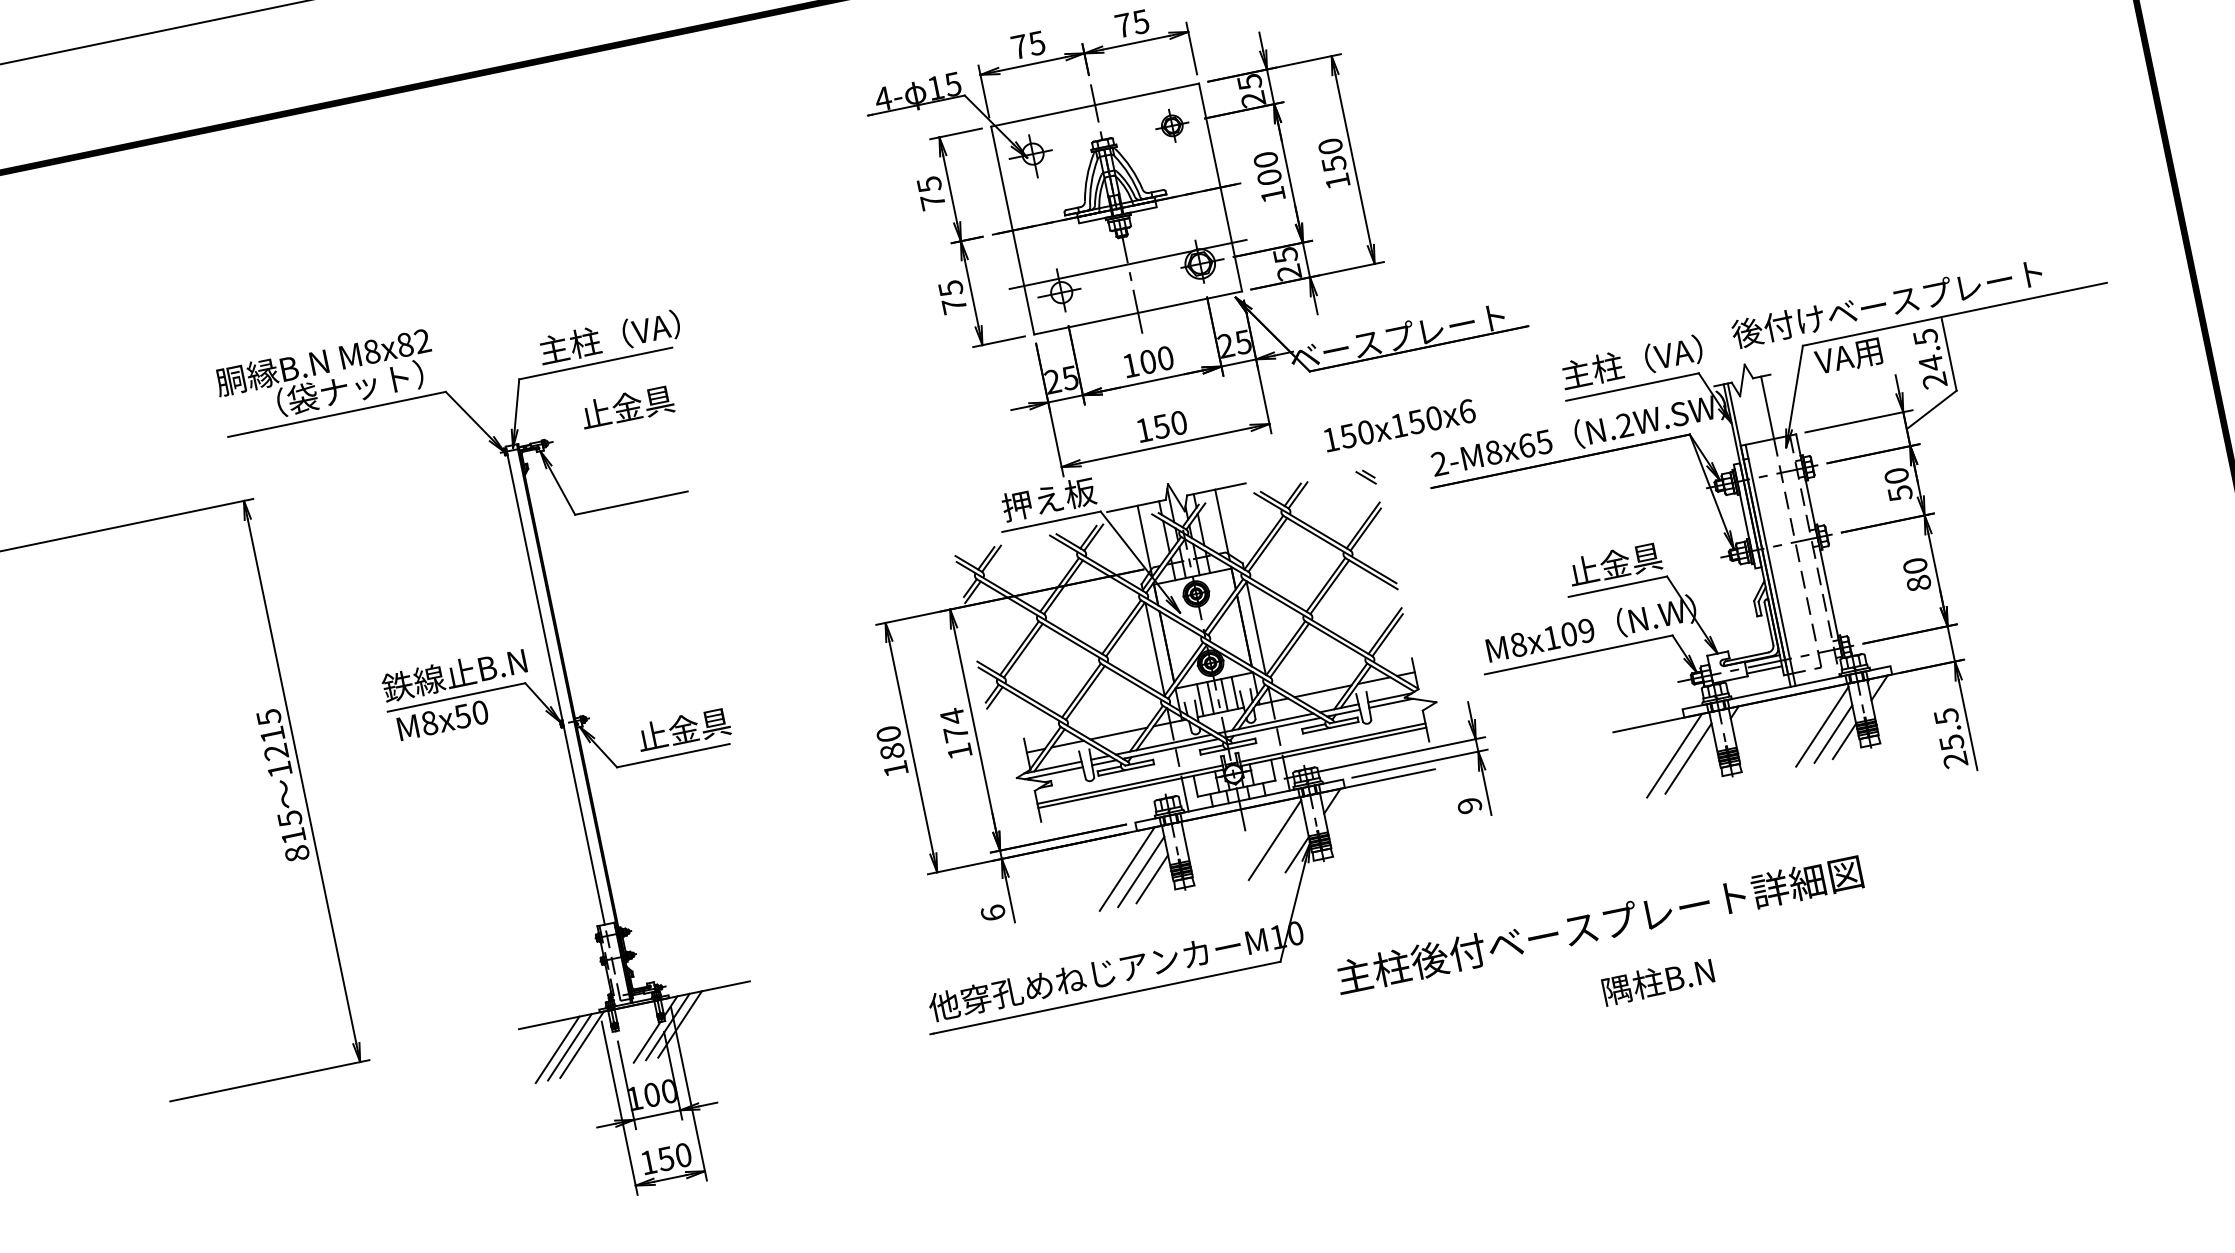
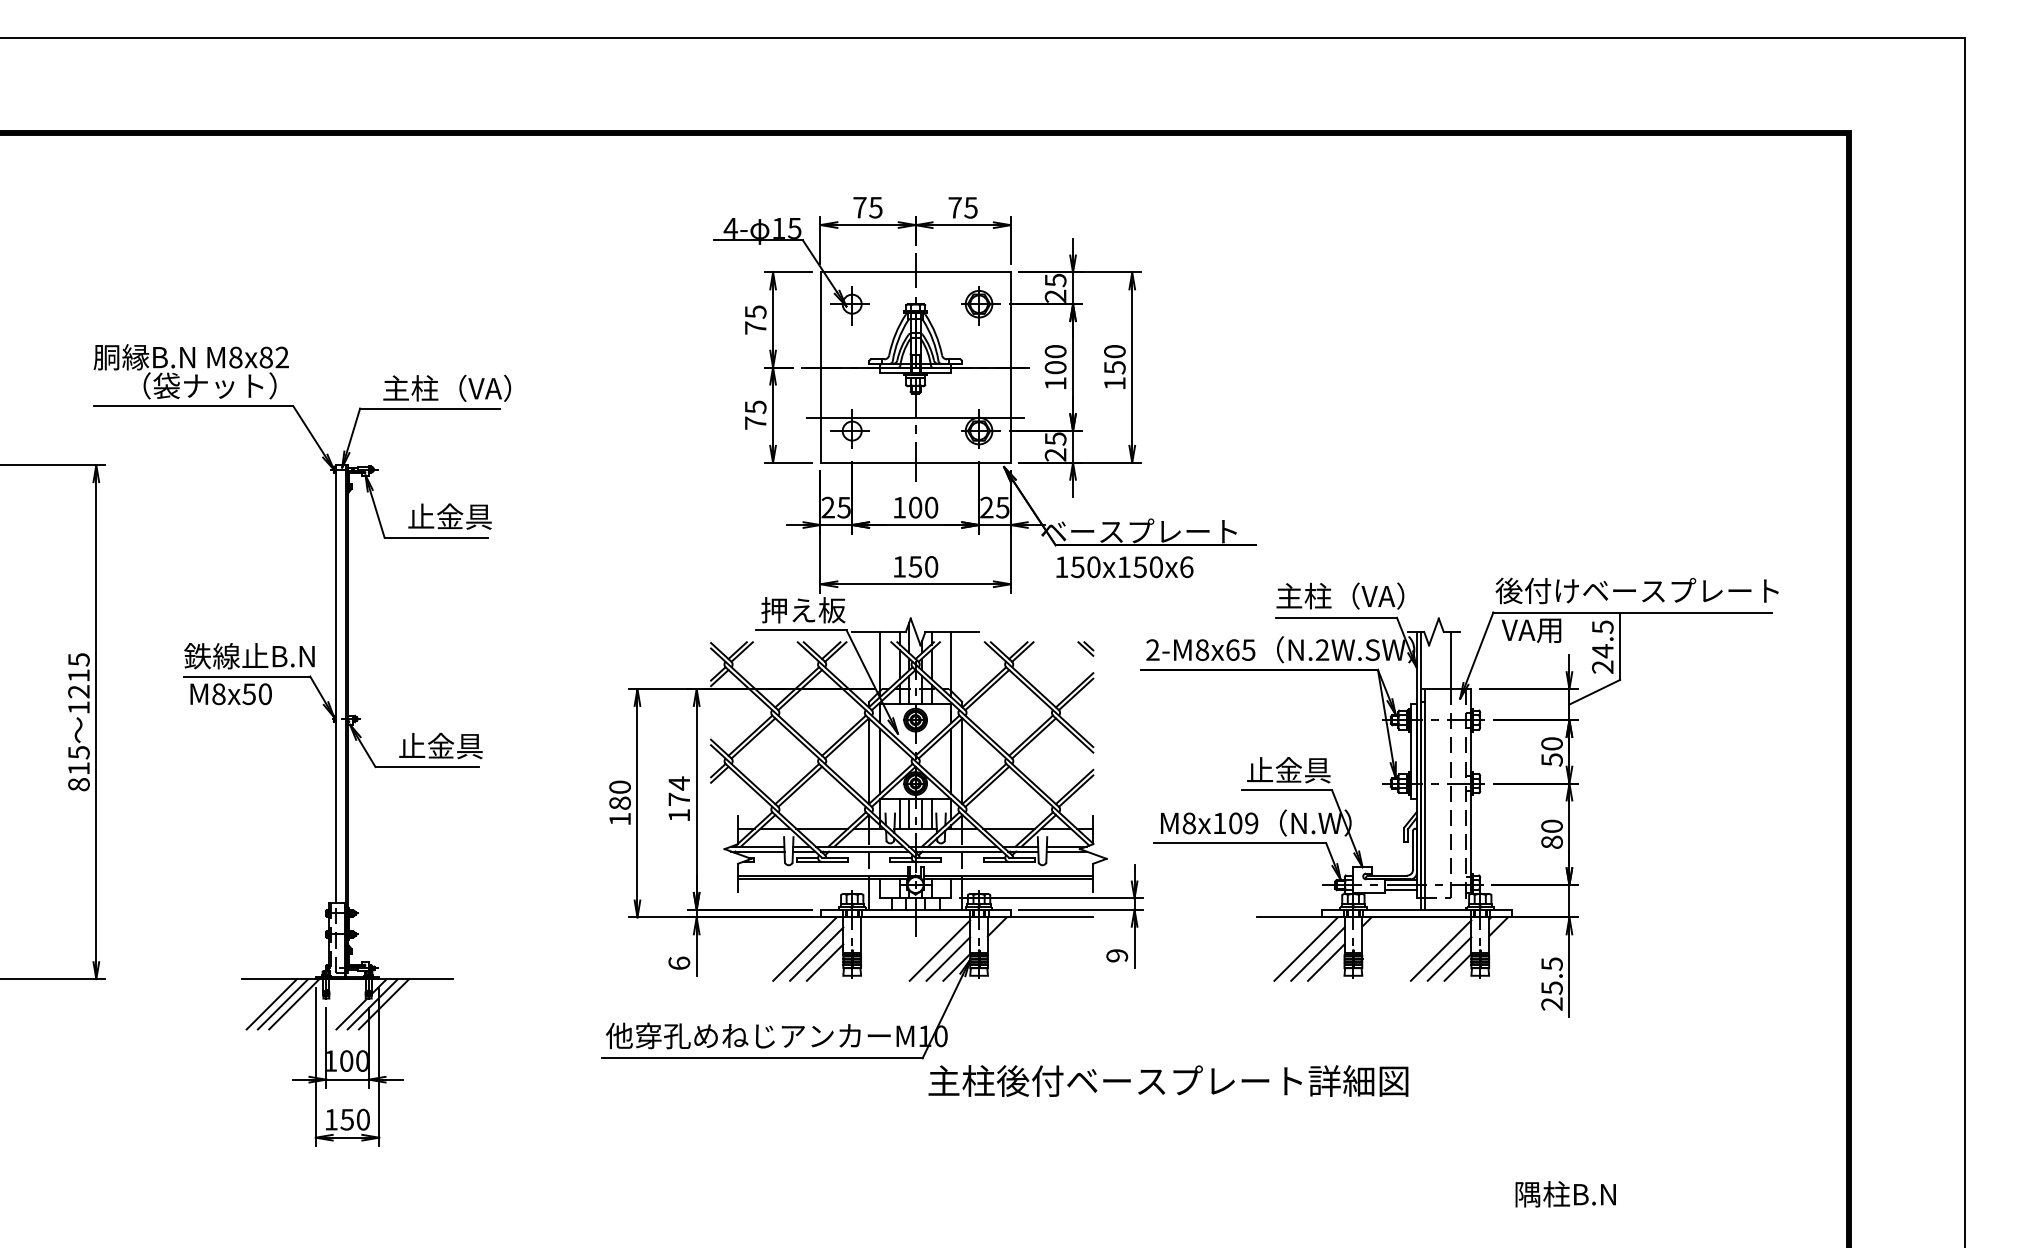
part: (1173, 126) -> (980, 305), size x1.43
text: (1886, 303) -> (1636, 590), moved
text: (626, 407) -> (449, 516), moved
text: (1399, 425) -> (1124, 567), moved
line: (1699, 765) -> (1326, 962), added
line: (1286, 846) -> (948, 958), added
text: (1599, 924) -> (1168, 1080), moved
text: (1657, 981) -> (1565, 1194), moved

